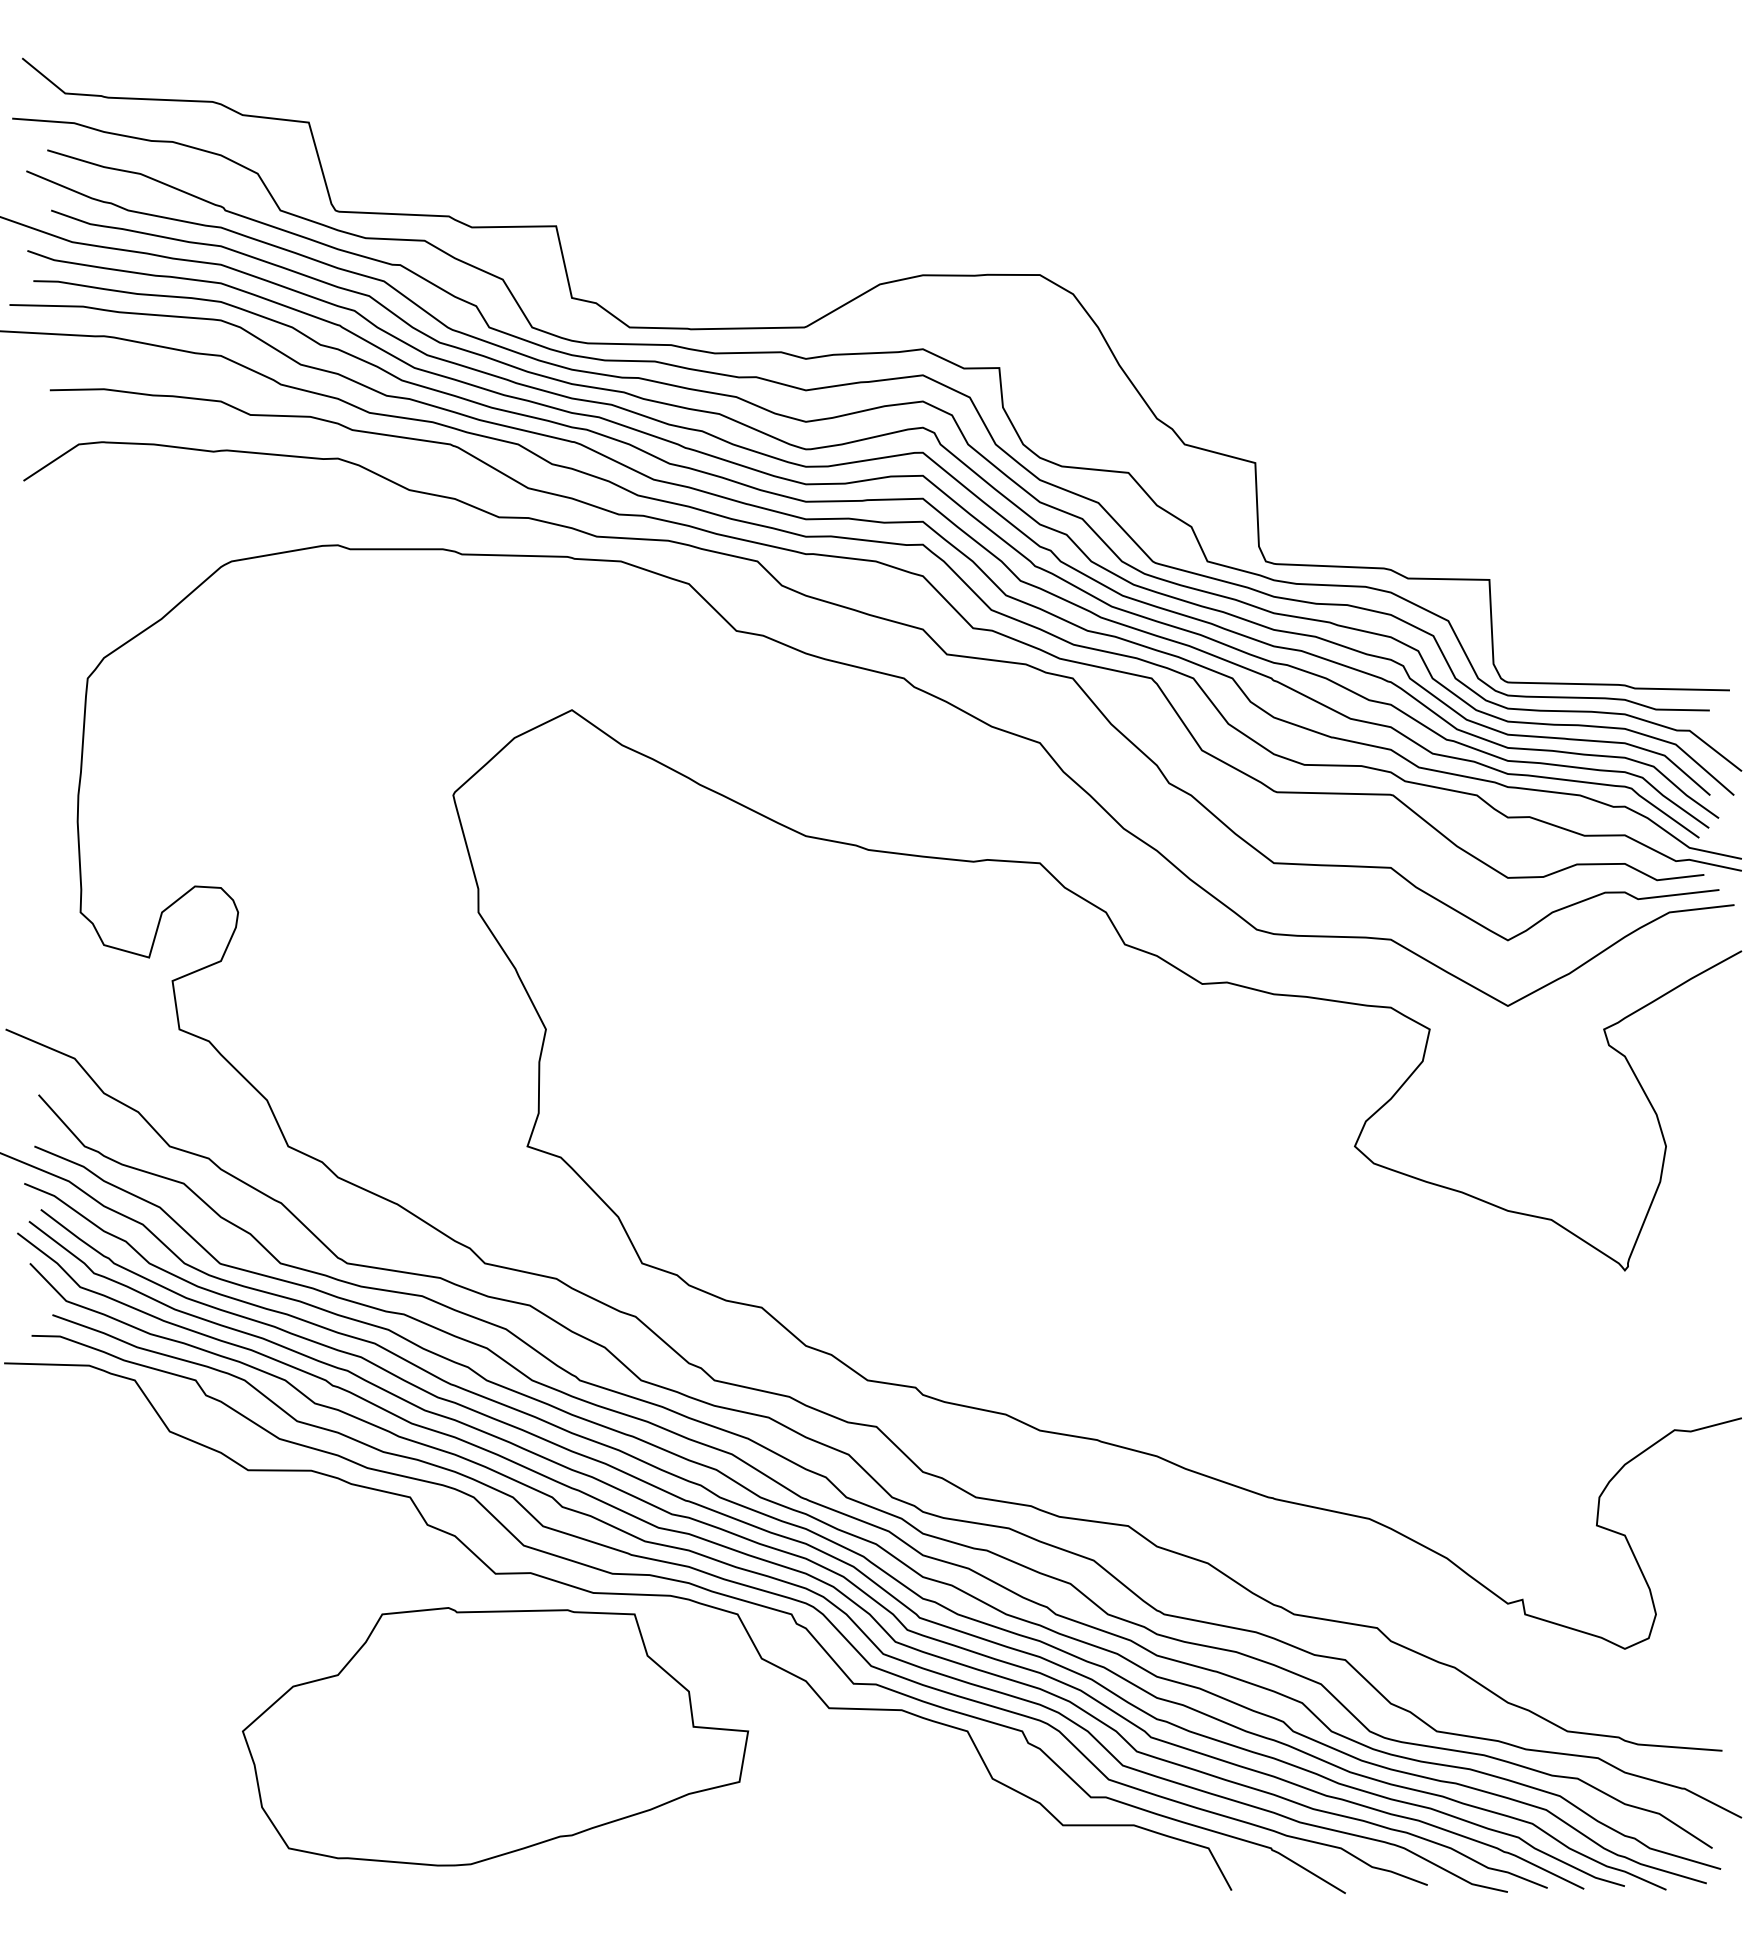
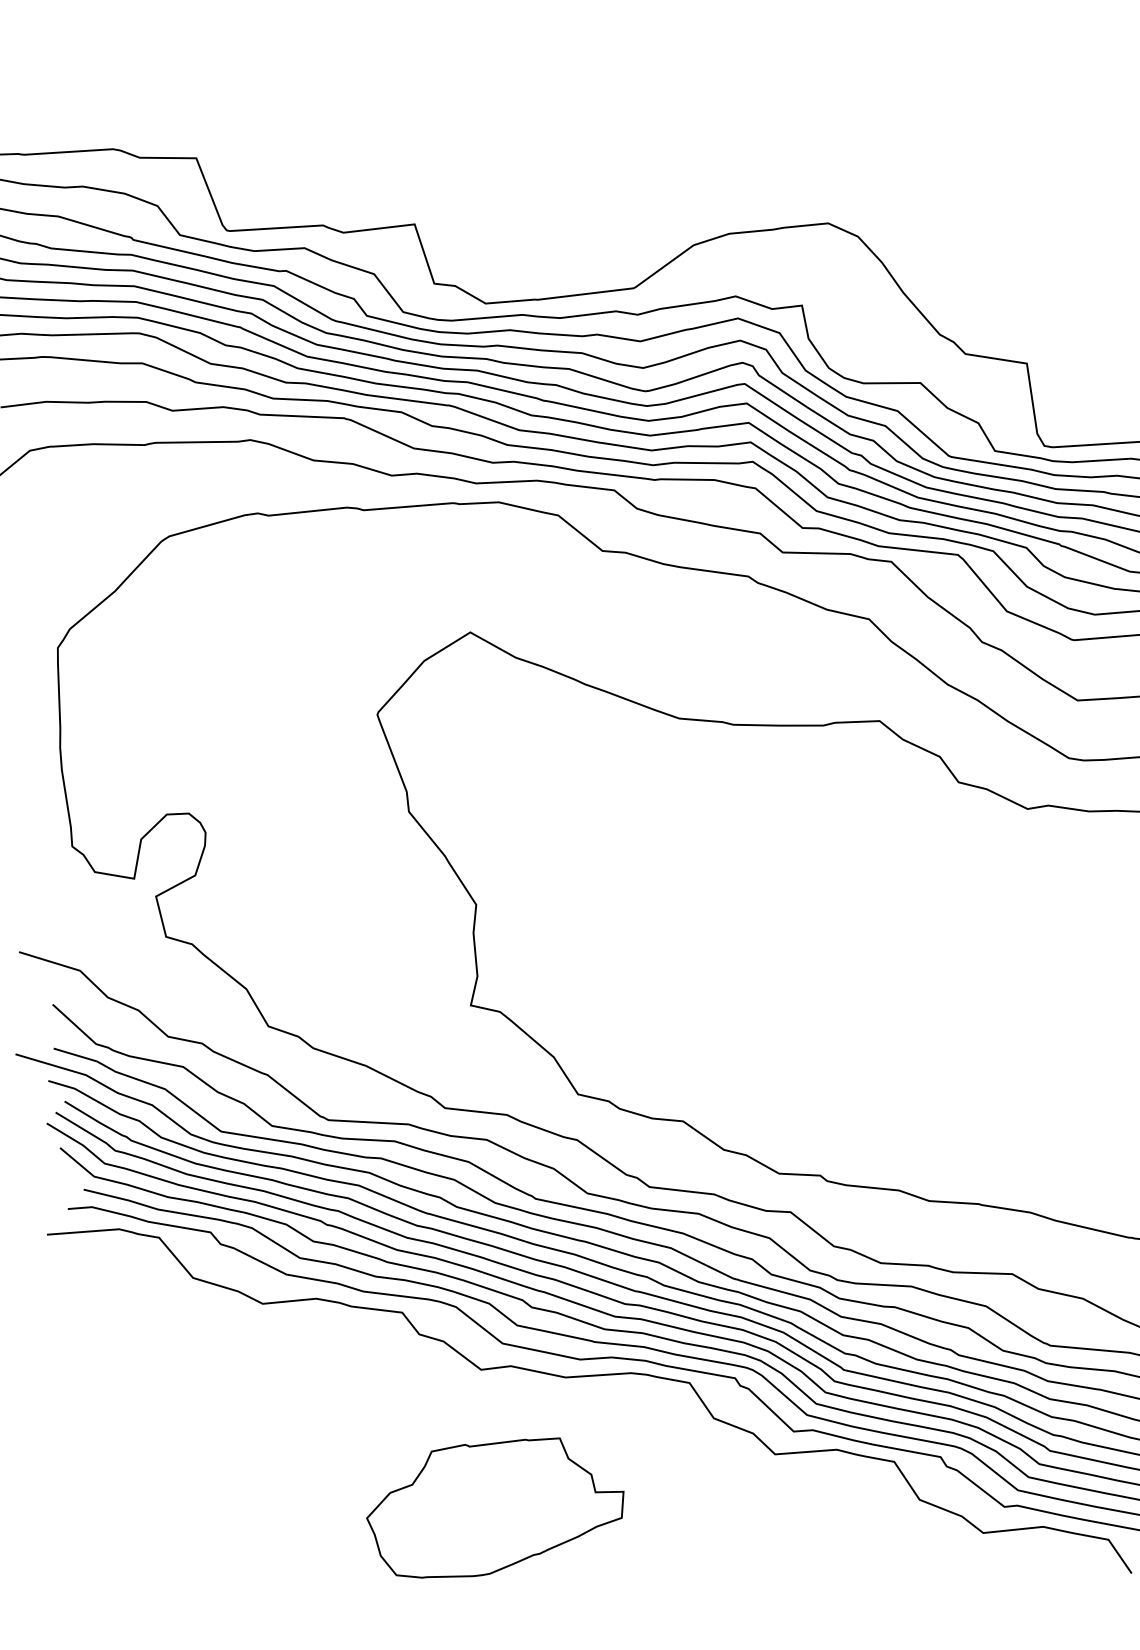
part: (495, 1736) -> (495, 1507), size x0.6

